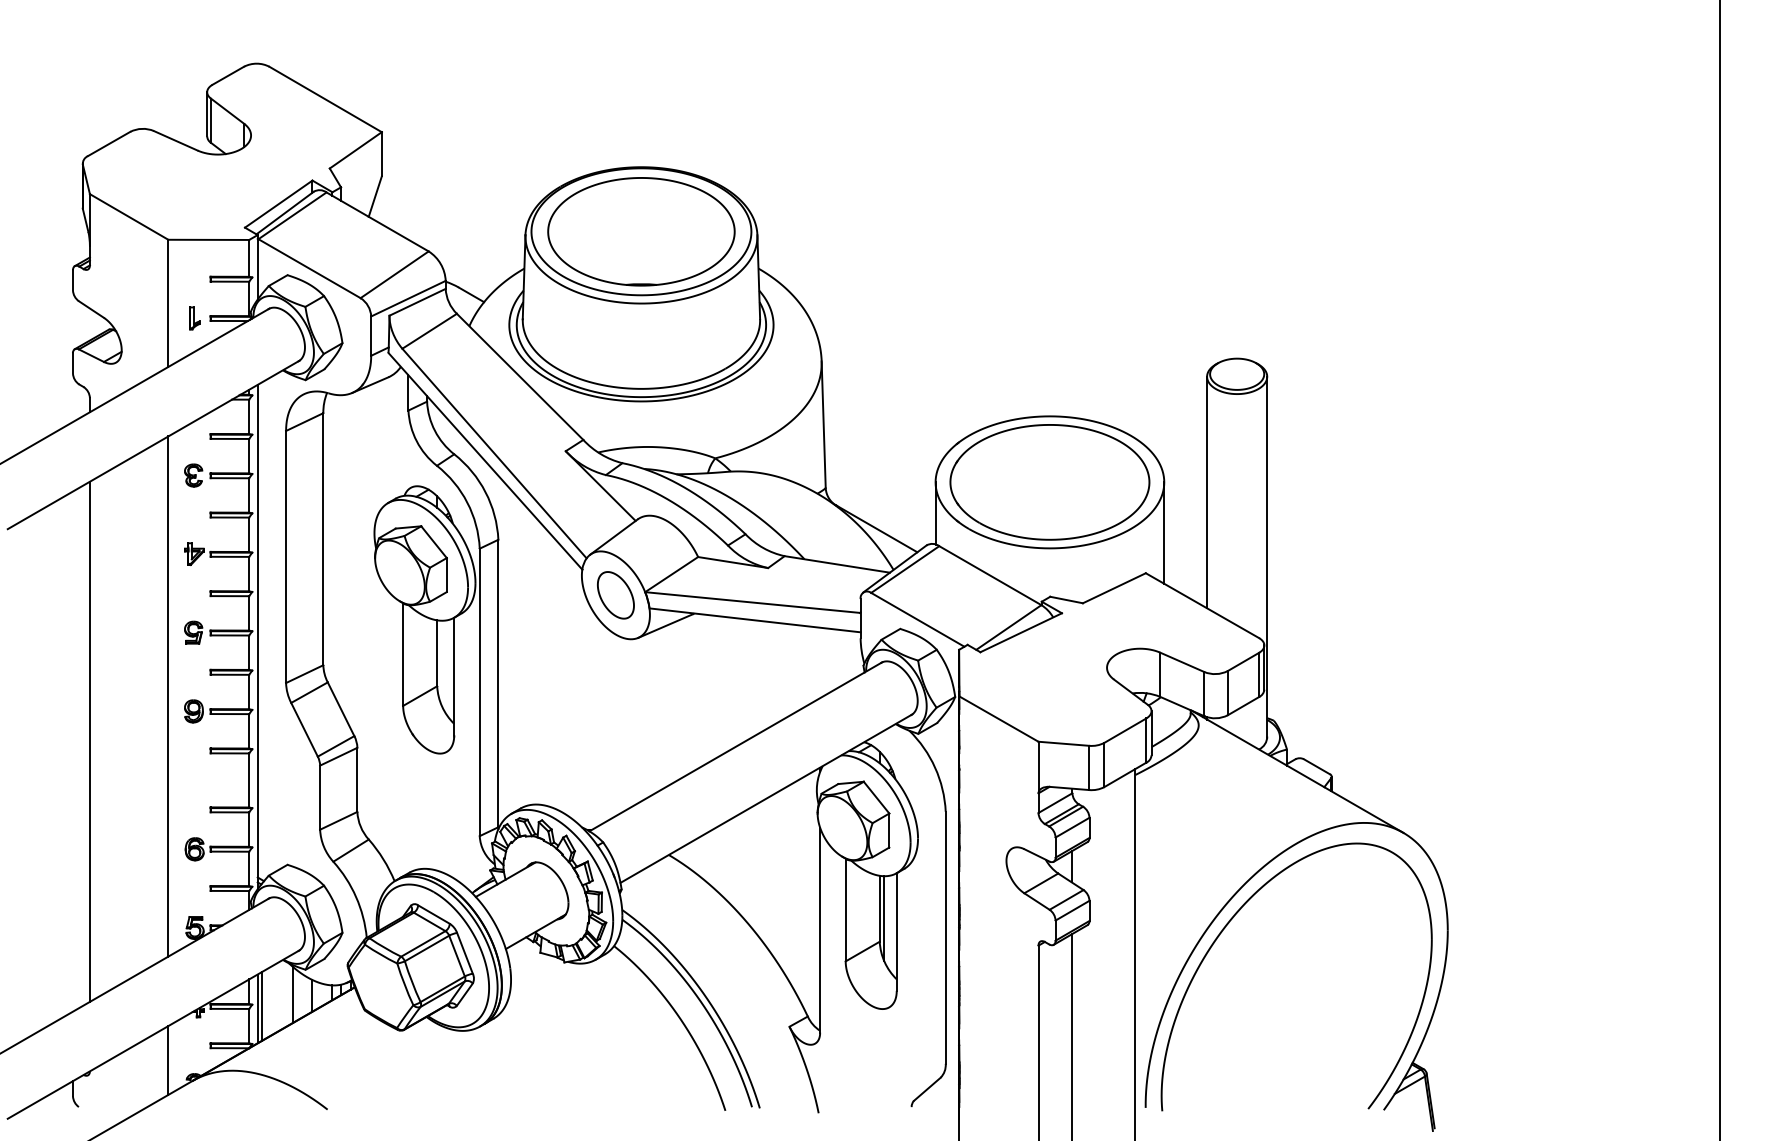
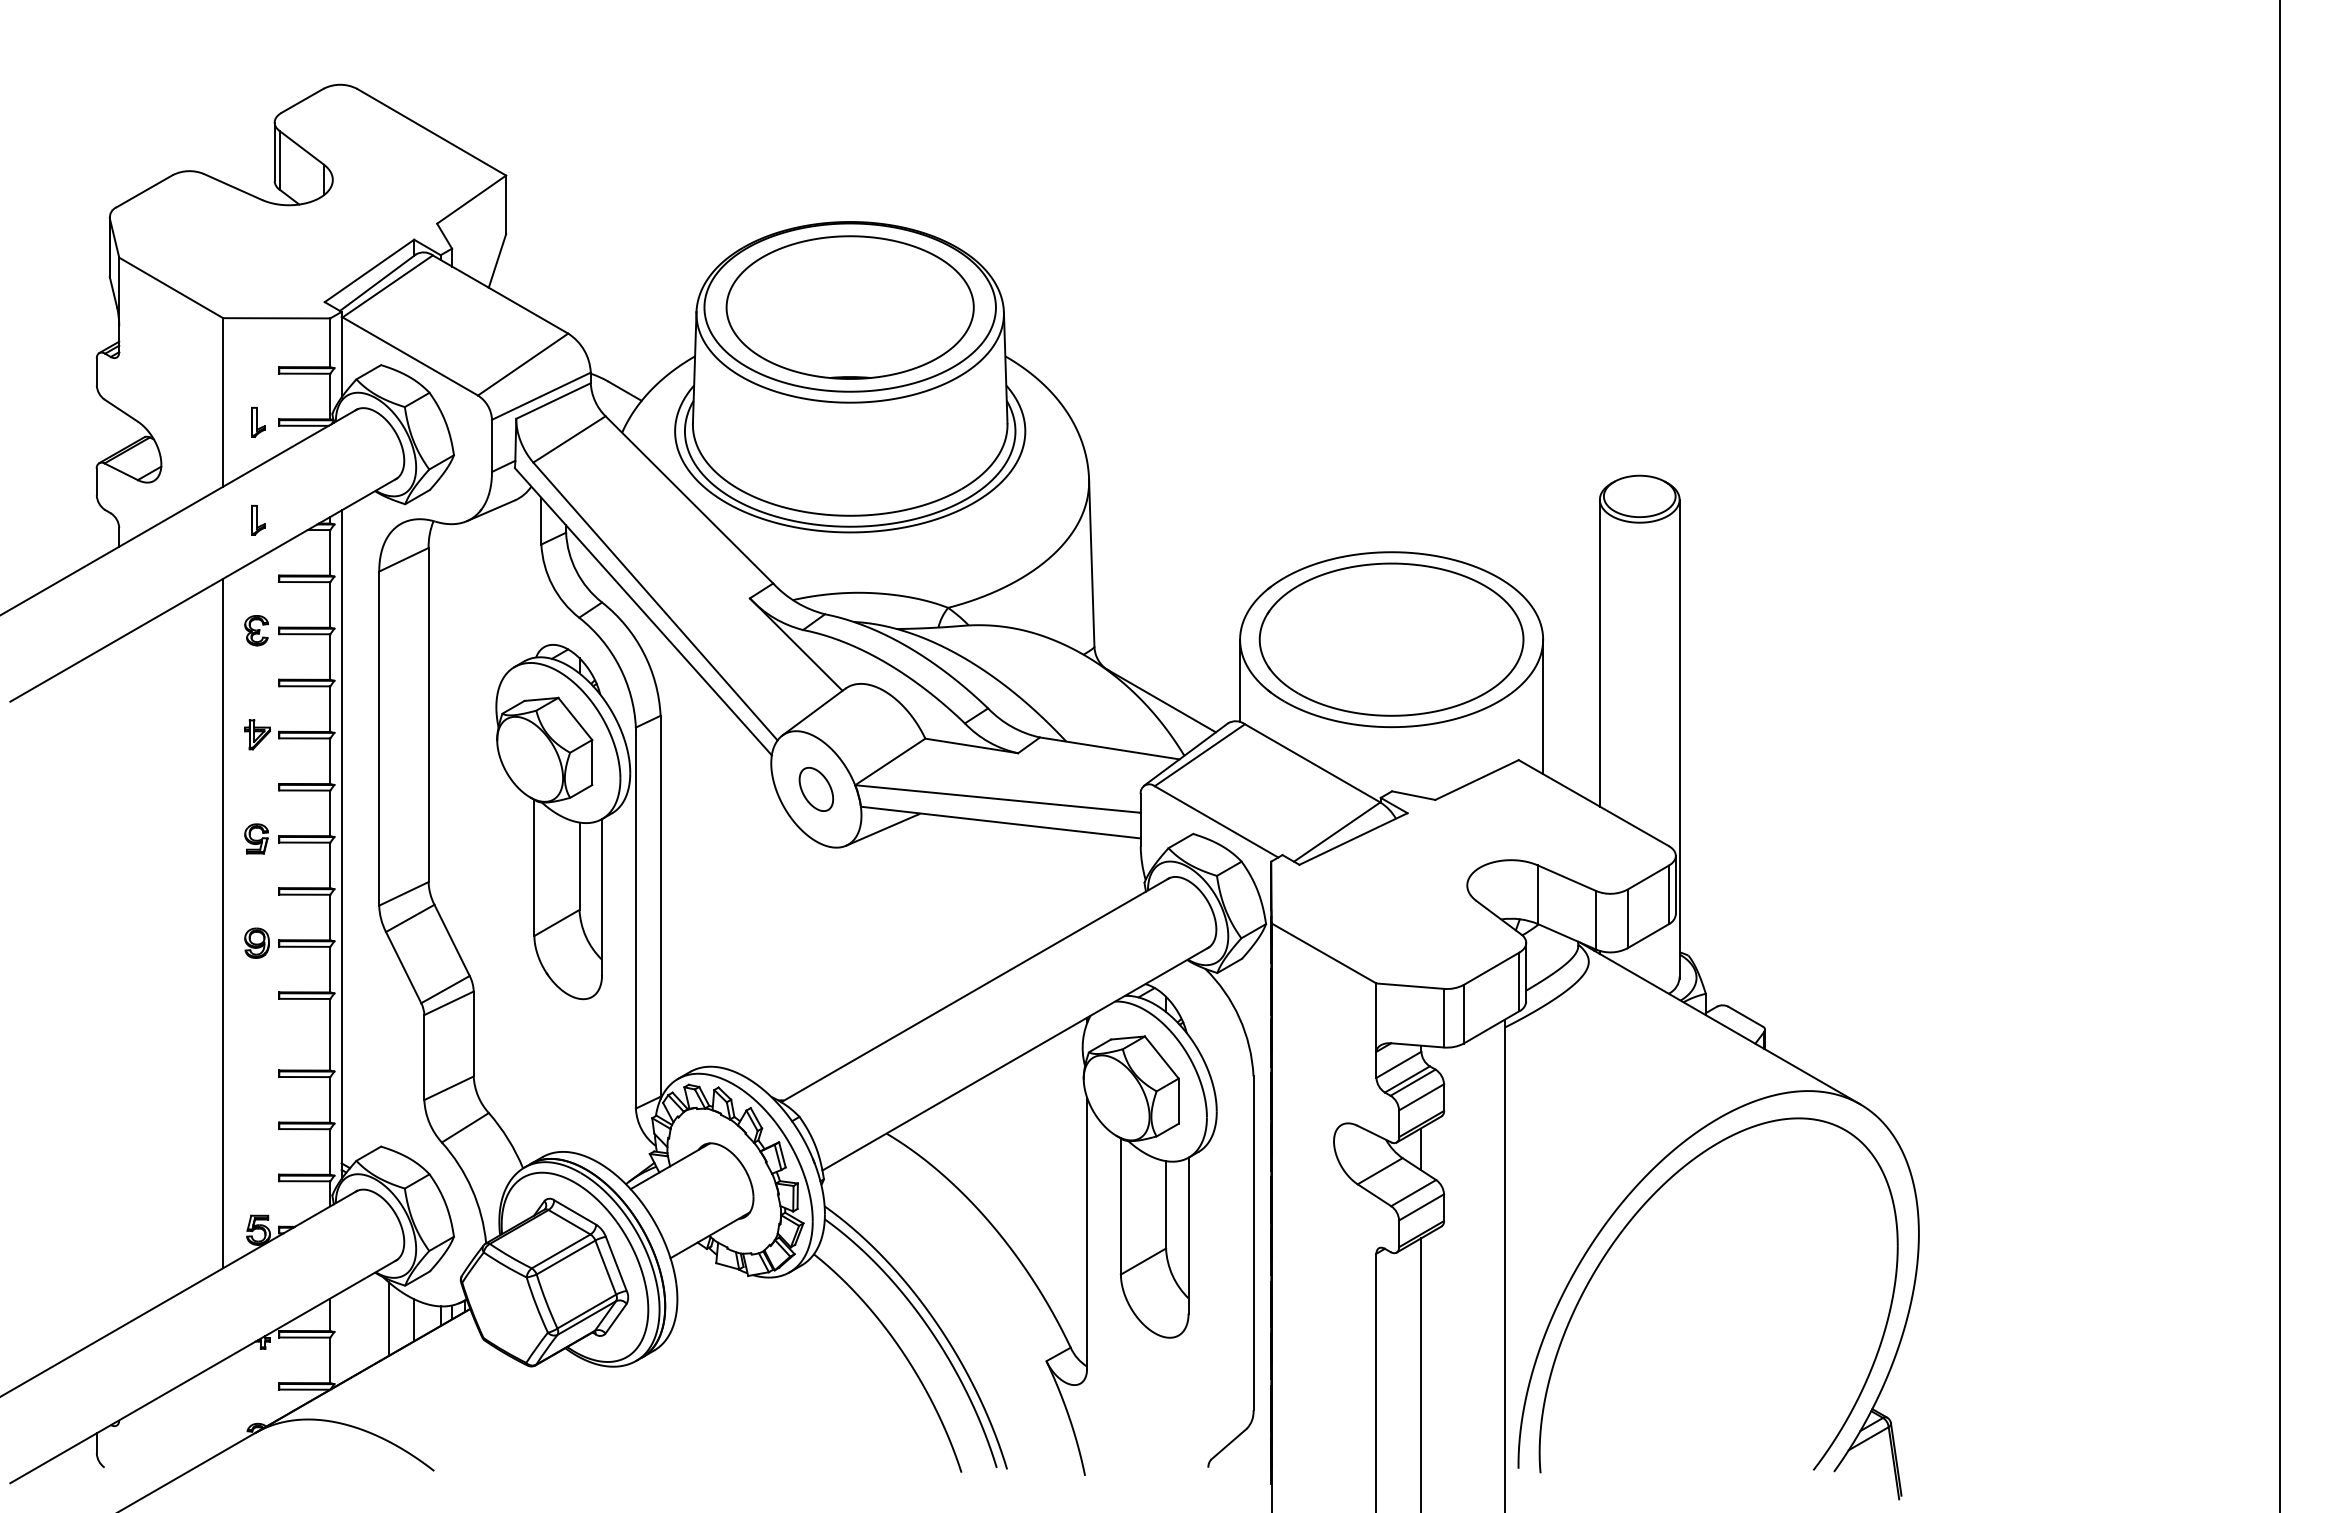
part: (195, 392) -> (258, 520), added
part: (616, 595) -> (816, 789), size x0.7
line: (90, 741) -> (119, 983), removed
part: (194, 848) -> (257, 1125), removed
line: (883, 918) -> (1171, 1217), removed
line: (262, 1005) -> (347, 1333), removed
line: (257, 1008) -> (341, 1337), removed
line: (168, 1060) -> (223, 1405), removed

